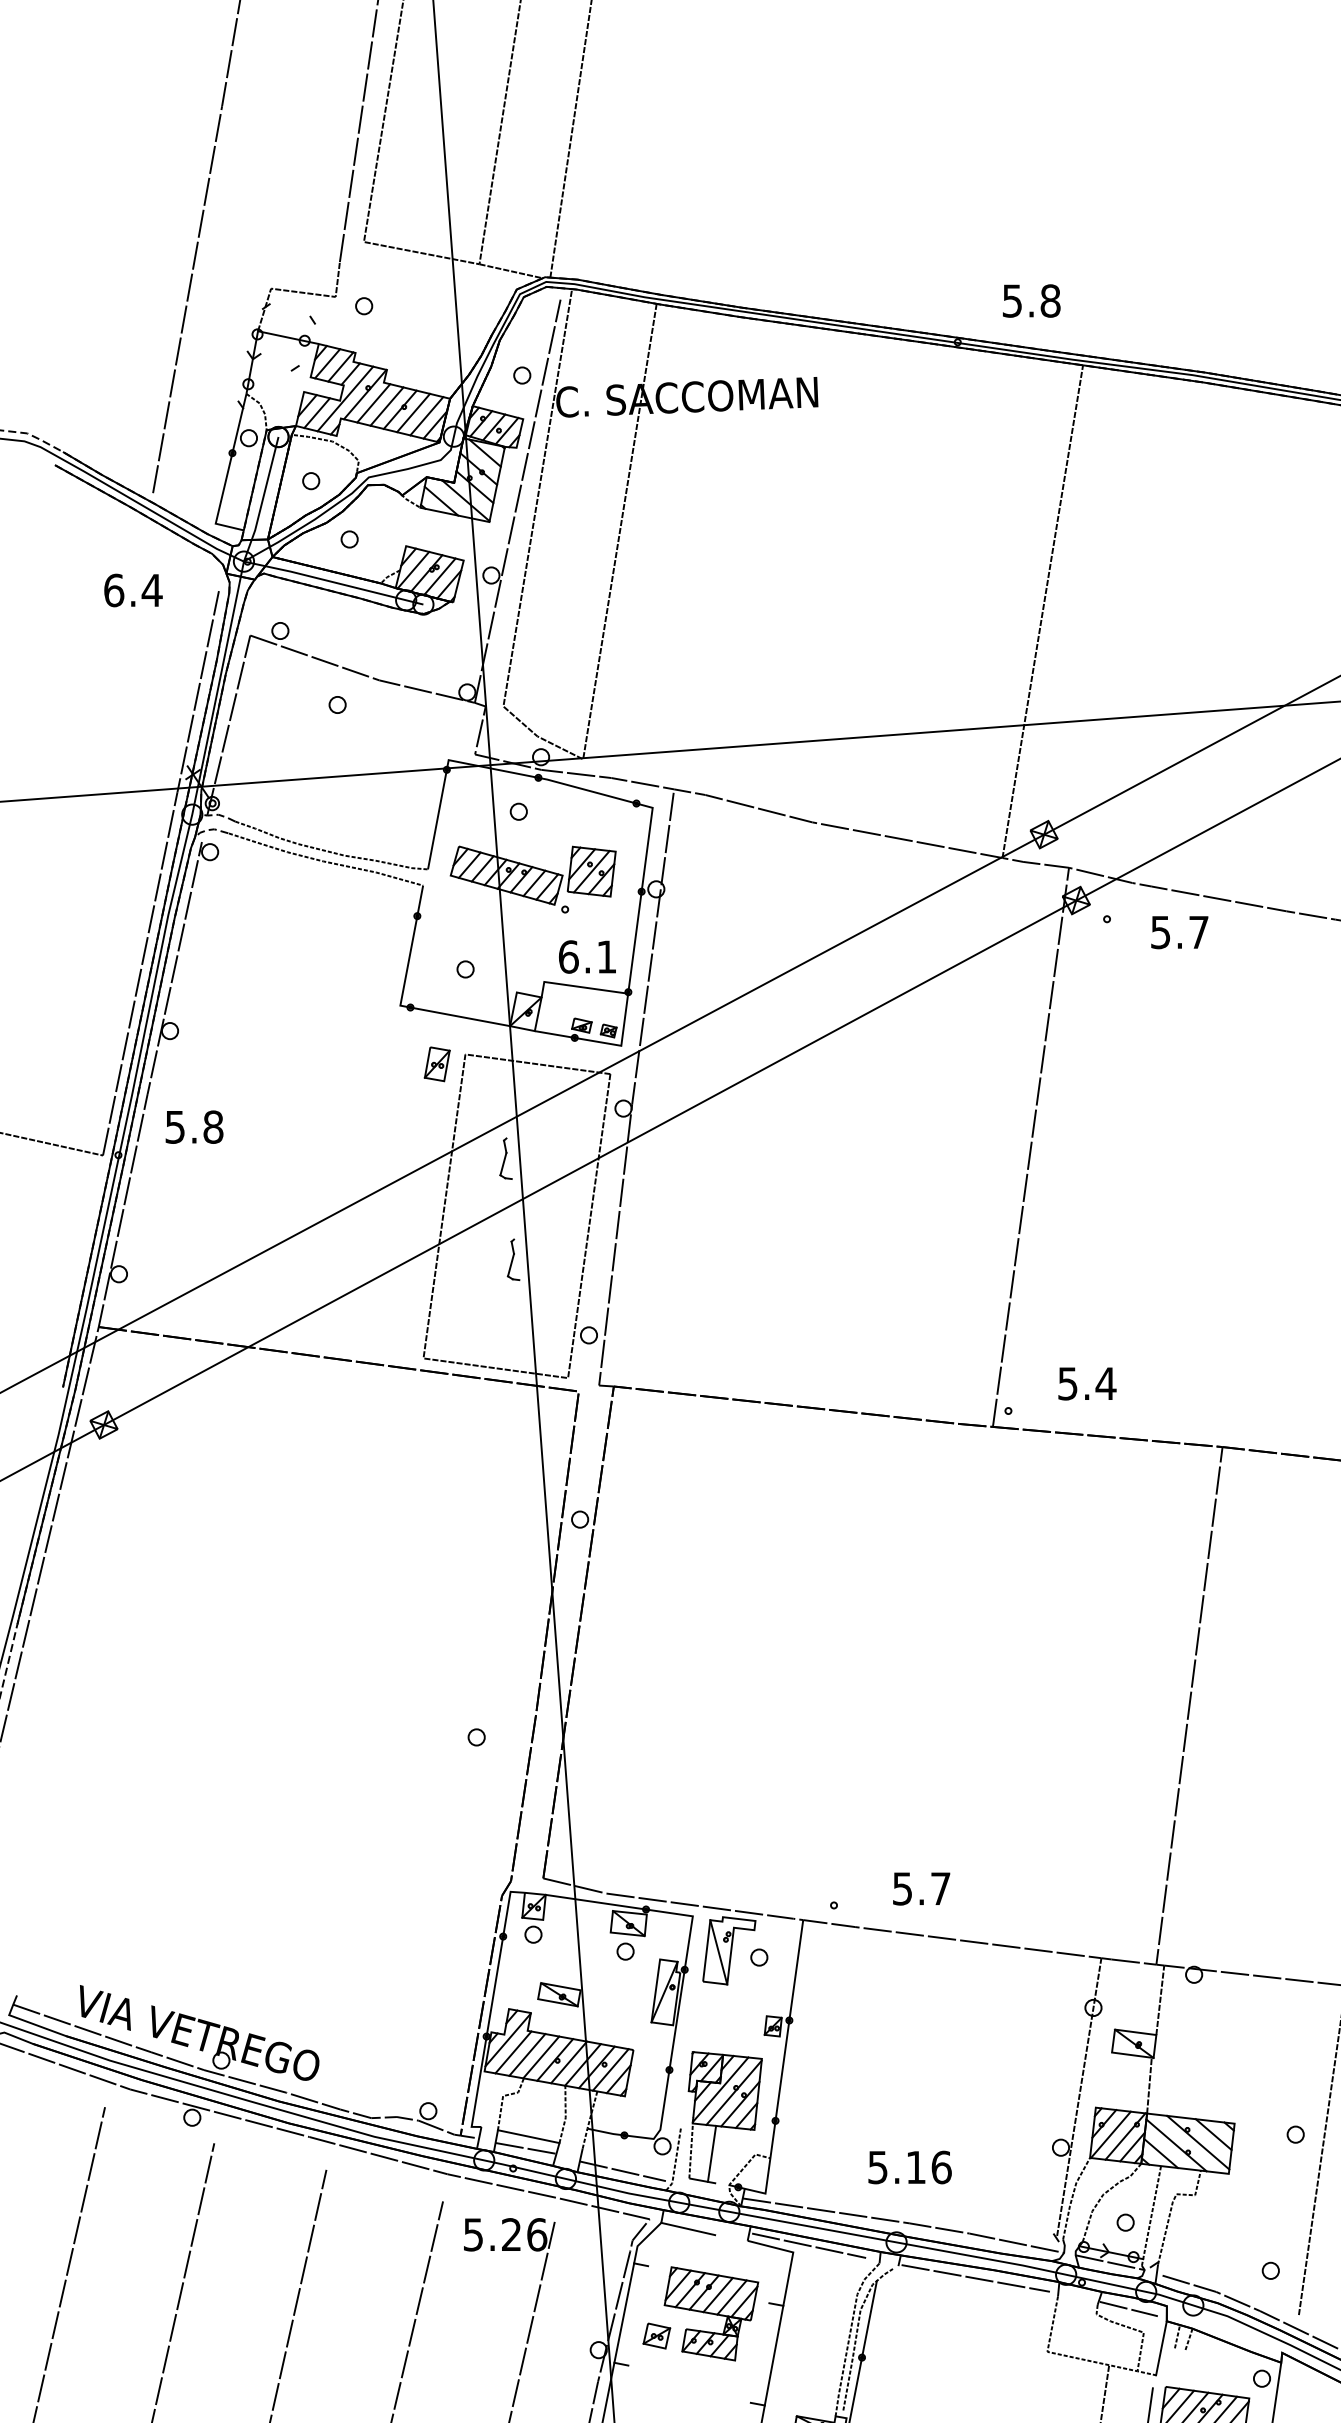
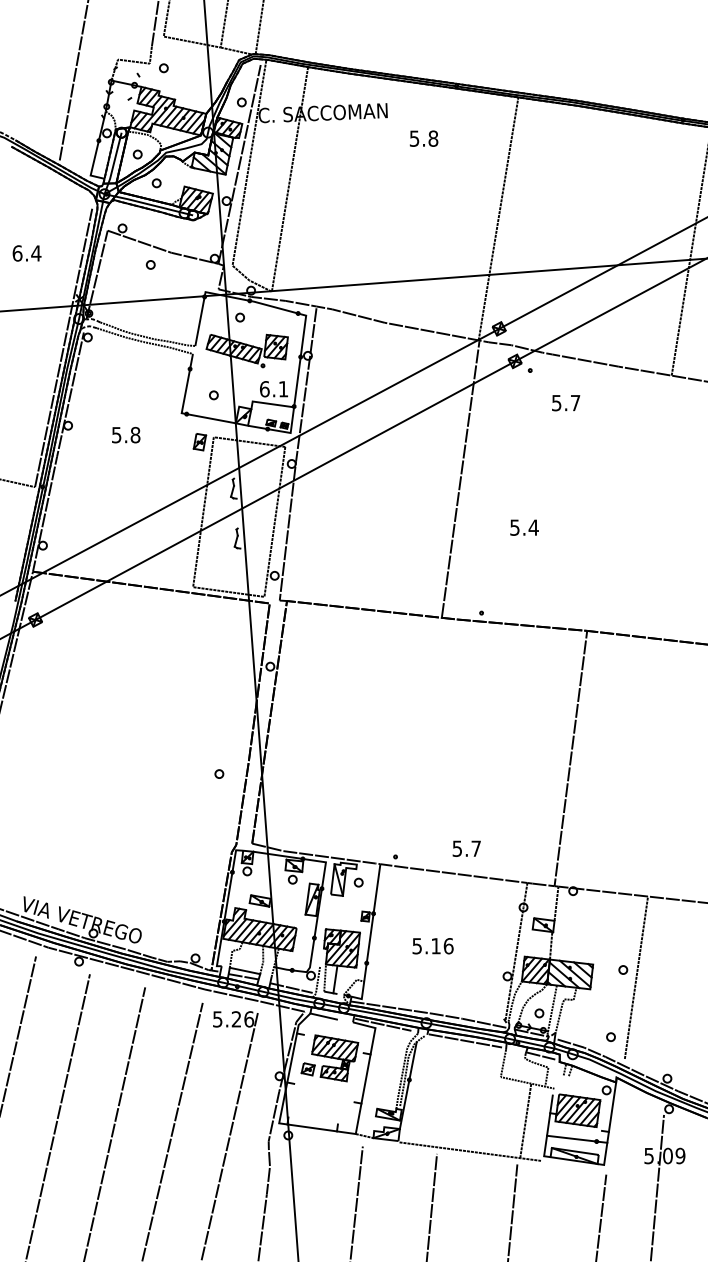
text: (1030, 300) -> (423, 138), moved
text: (132, 590) -> (26, 253), moved
text: (1180, 933) -> (566, 403), moved
text: (195, 1127) -> (126, 435), moved
line: (1030, 1146) -> (460, 478), moved
text: (1087, 1383) -> (524, 527), moved
text: (921, 1888) -> (466, 848), moved
text: (908, 2168) -> (432, 946), moved
line: (1160, 2348) -> (556, 1075), removed

